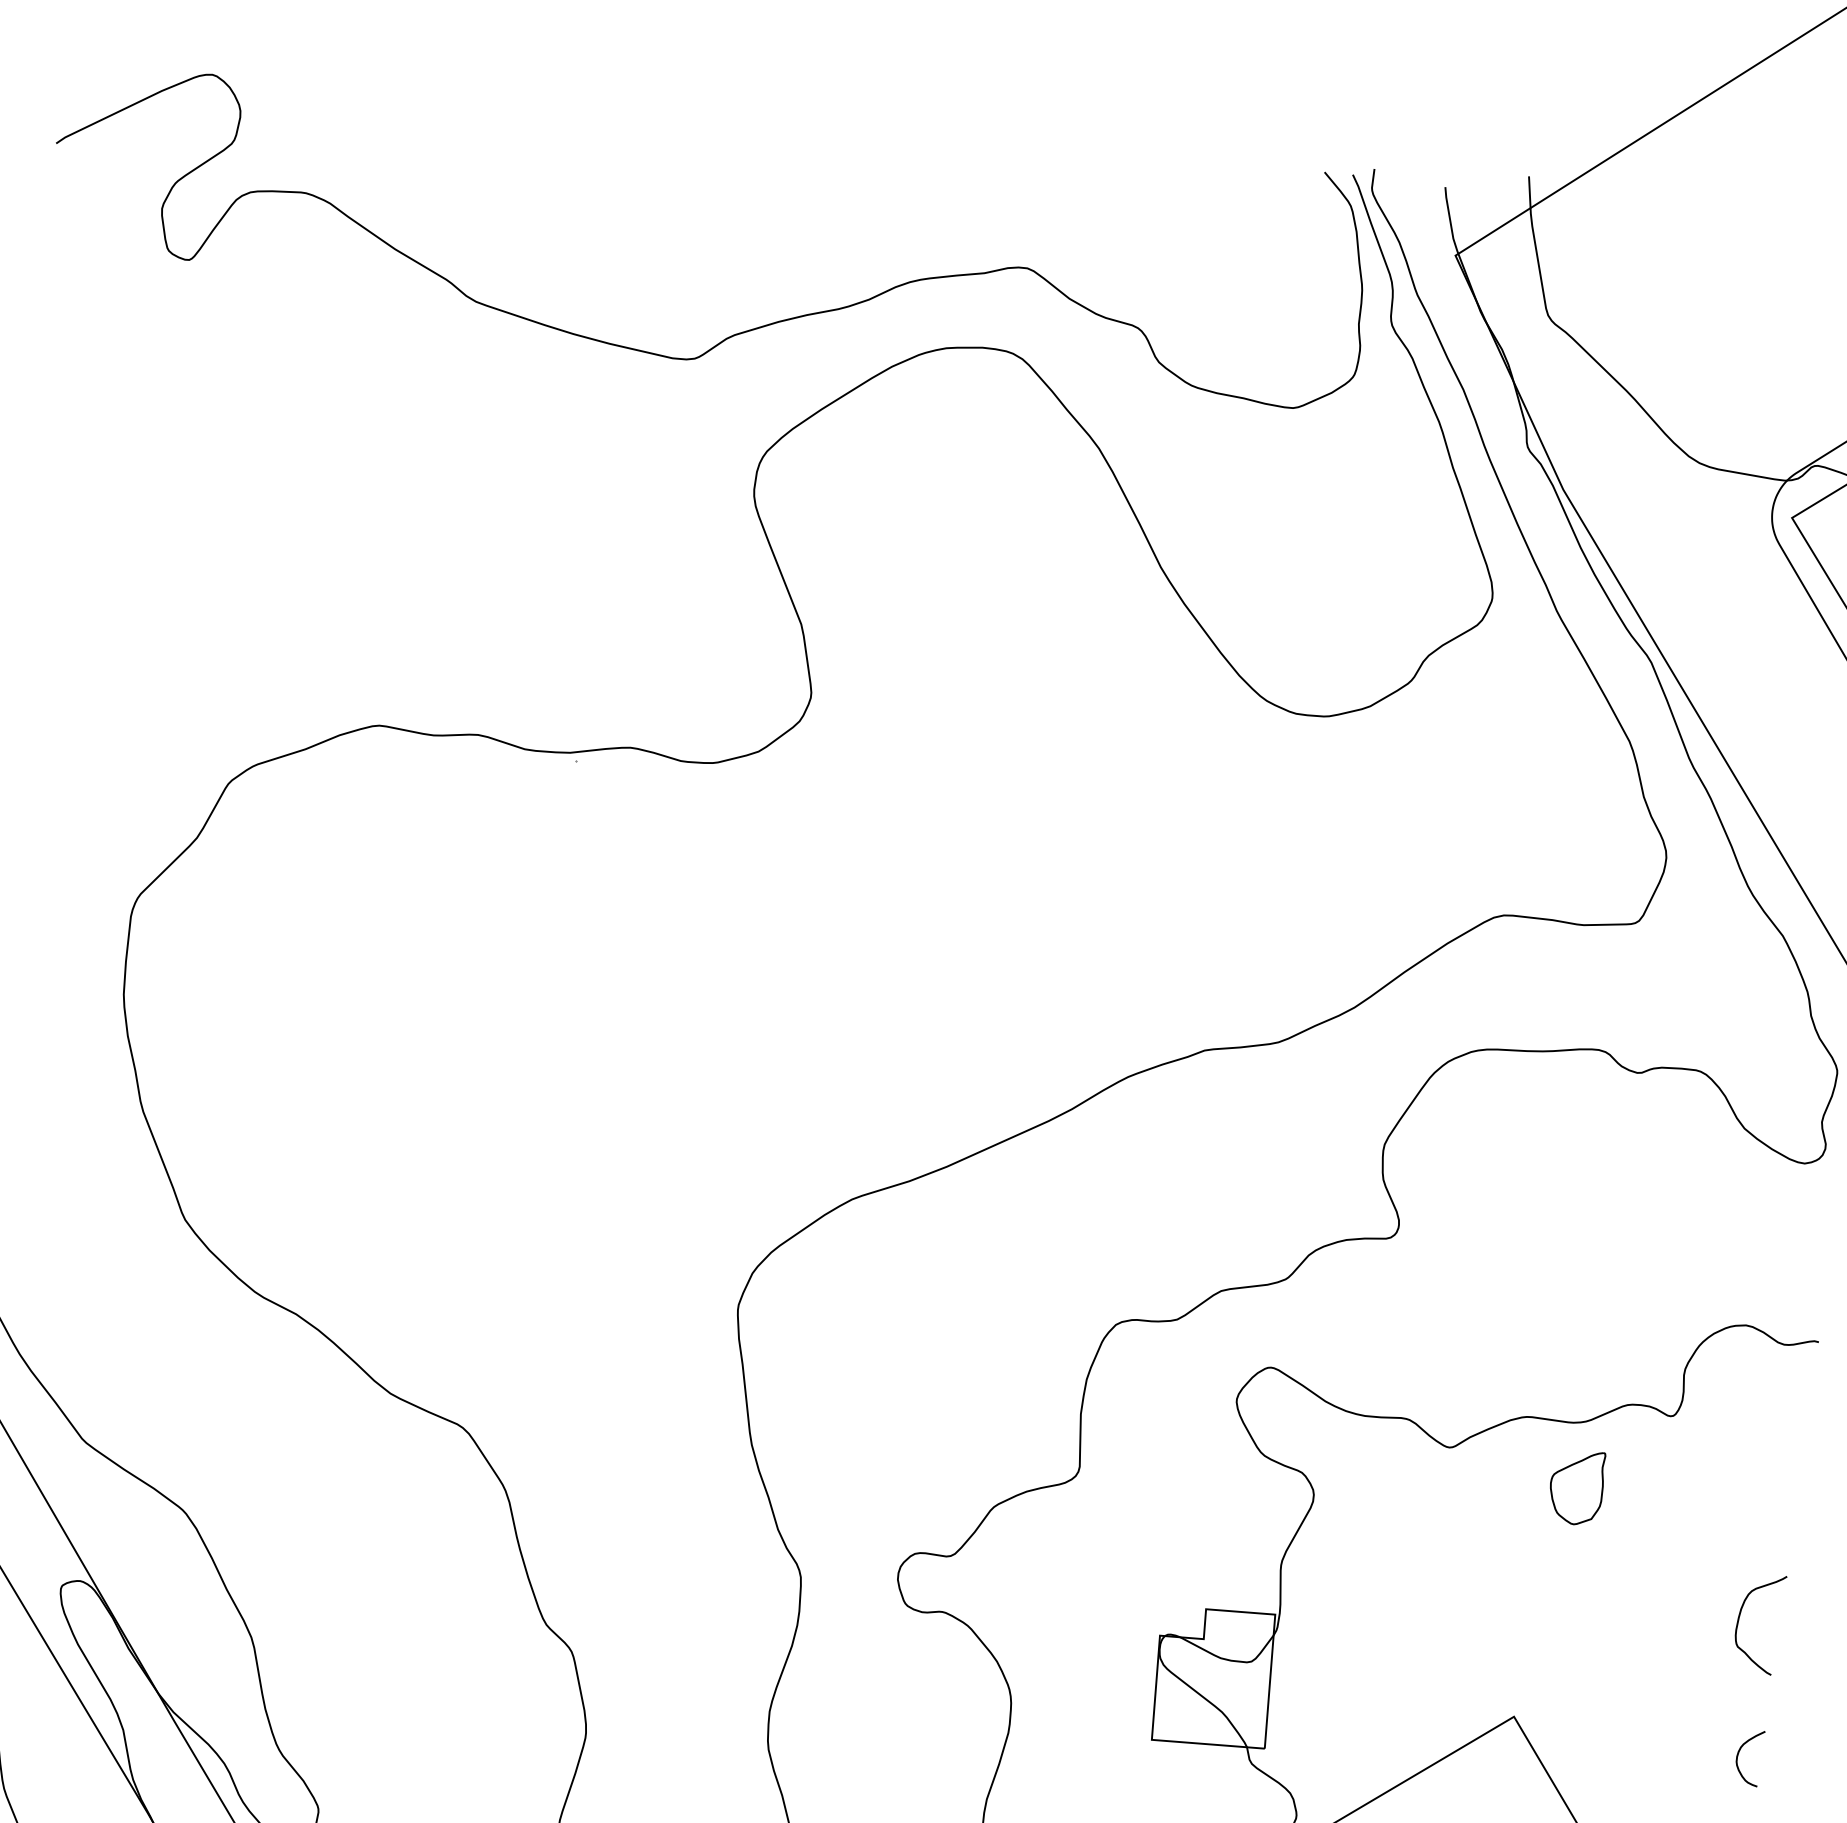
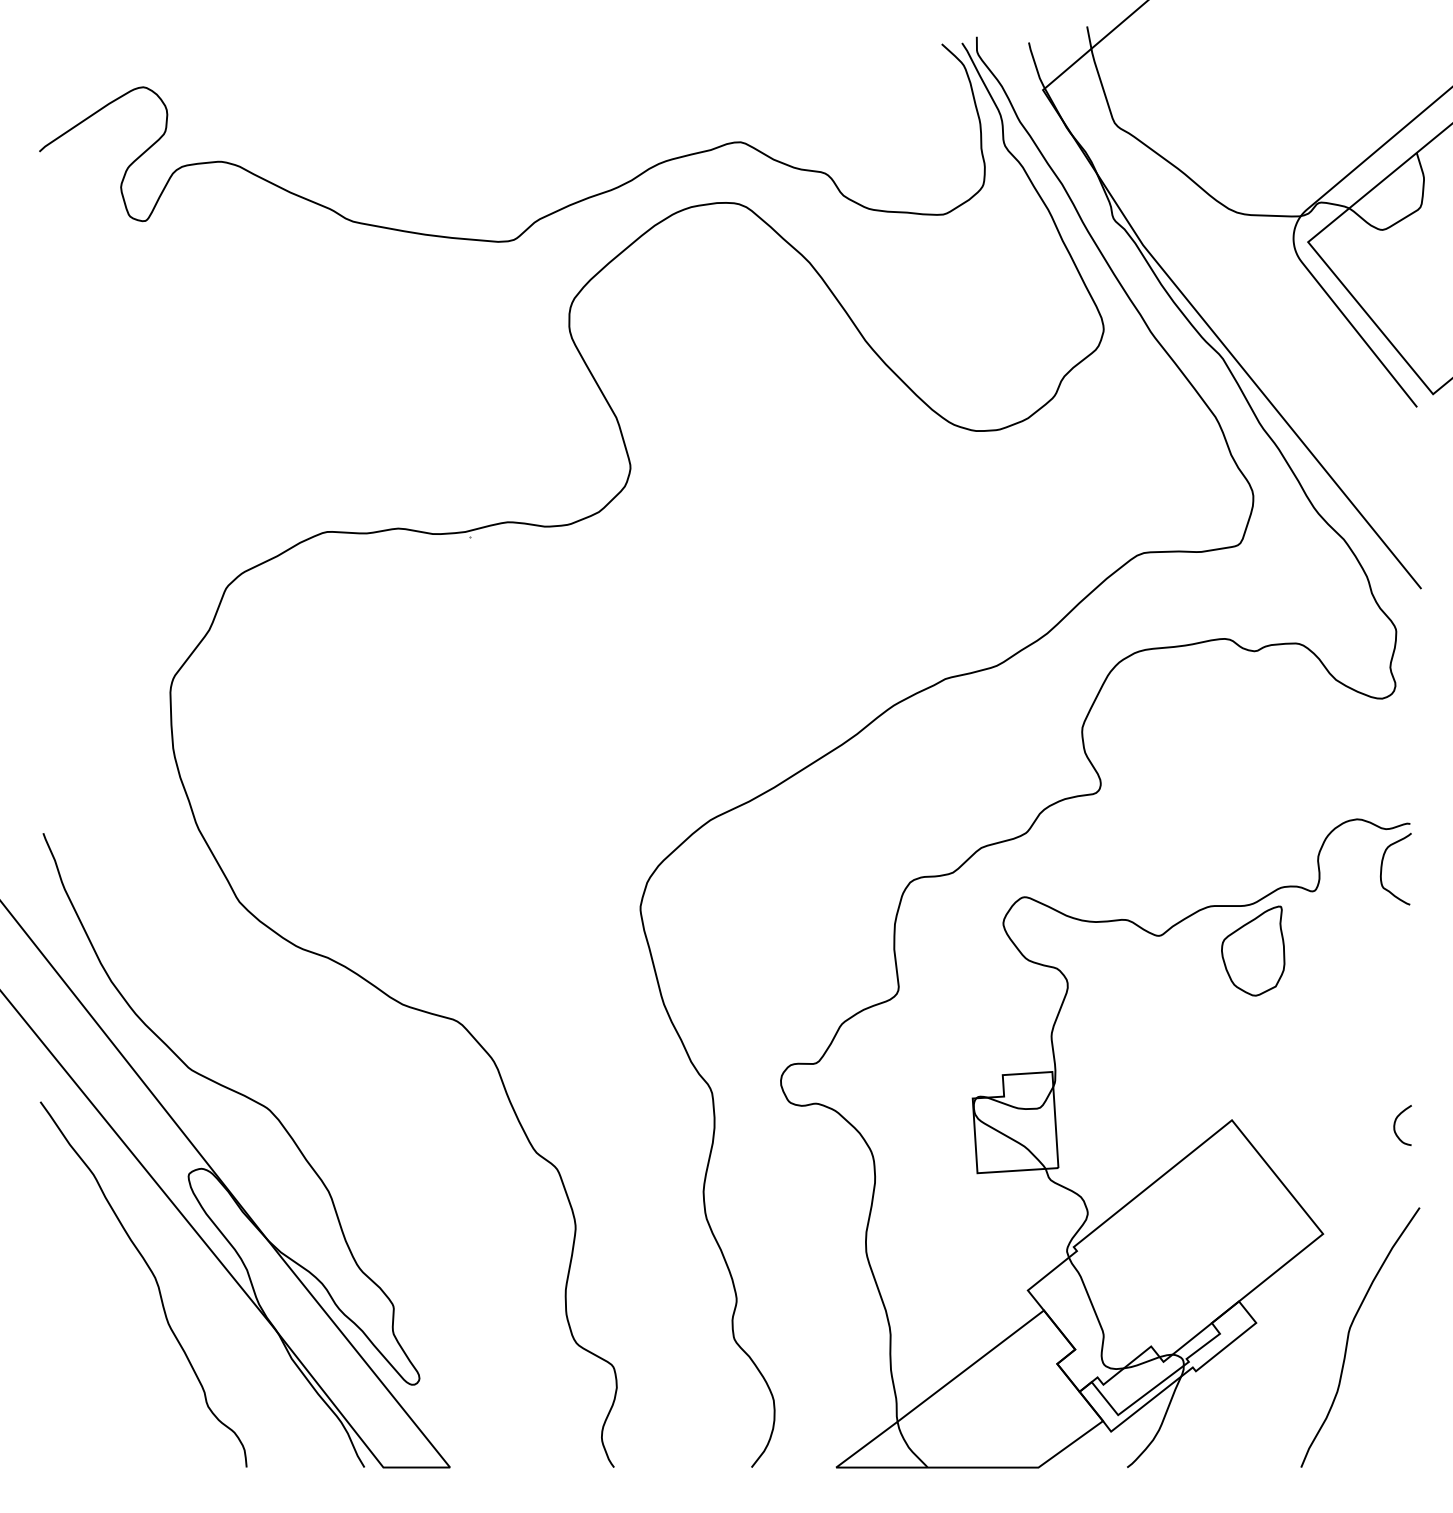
part: (1577, 1486) -> (1253, 950), size x1.67
curve: (1740, 1619) -> (1382, 868), moved

